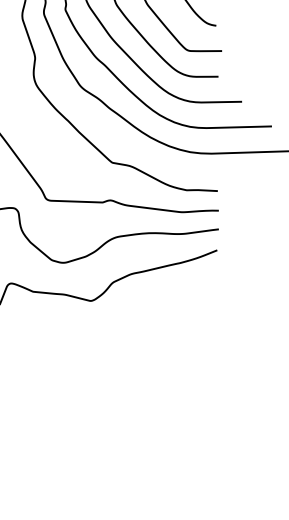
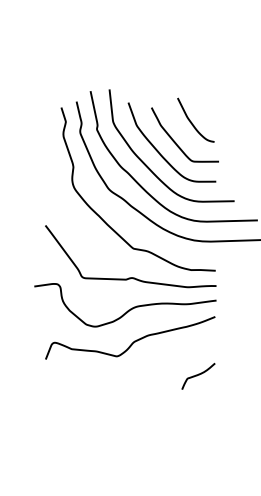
curve: (195, 325) -> (198, 375), added

